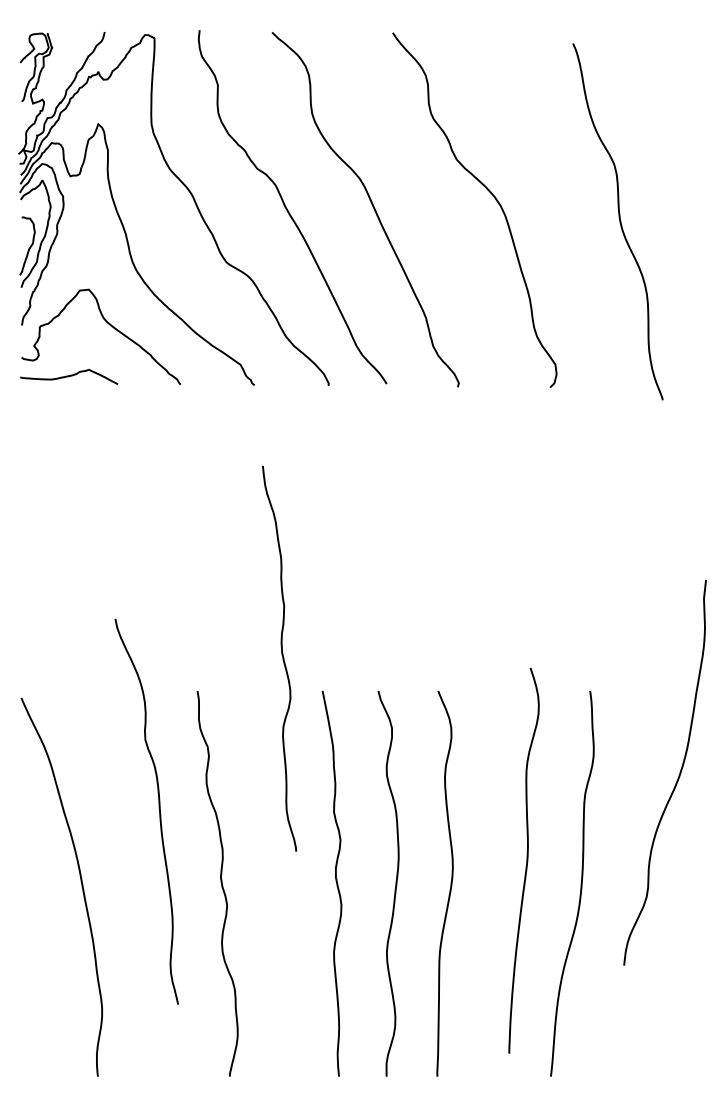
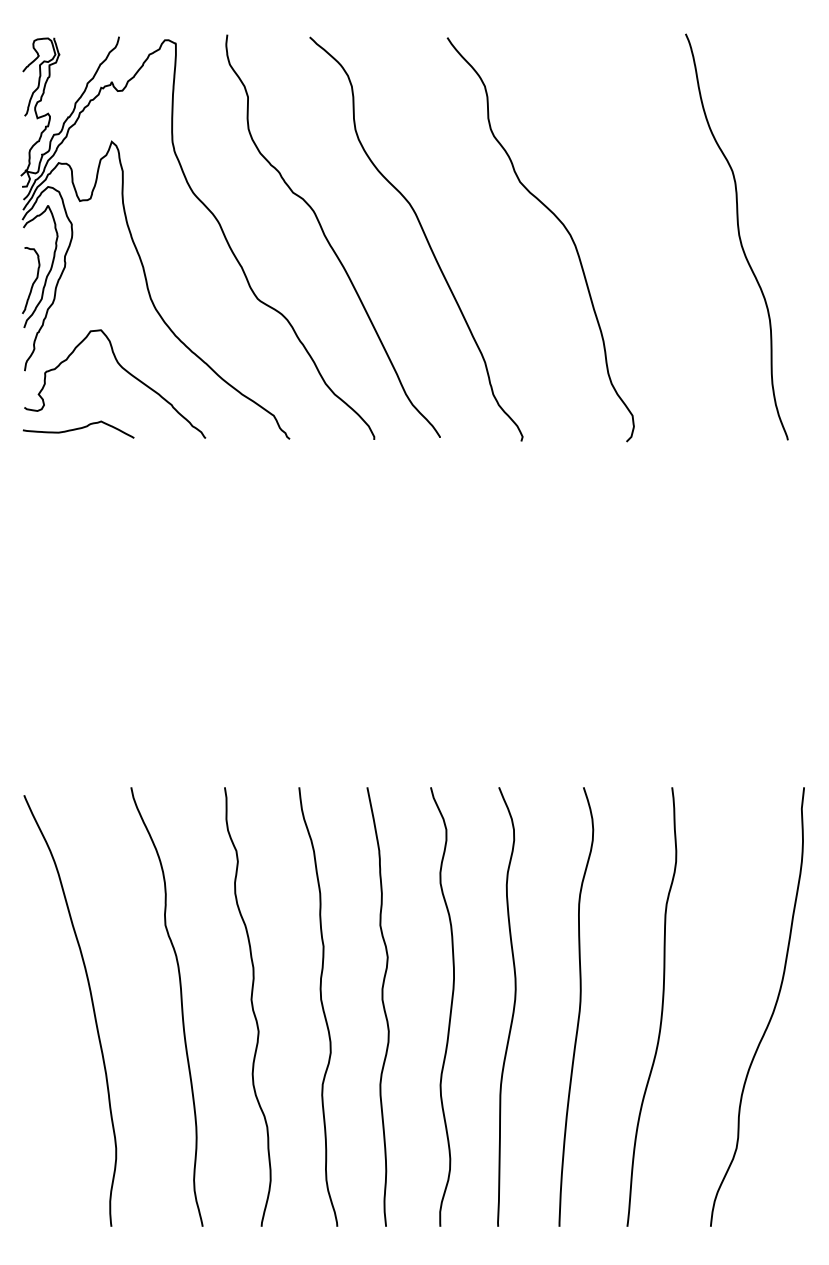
curve: (619, 221) -> (738, 236), moved
curve: (282, 658) -> (321, 1006), moved
curve: (678, 775) -> (772, 1010), moved
curve: (158, 808) -> (180, 1003), moved
curve: (526, 860) -> (579, 1006), moved

